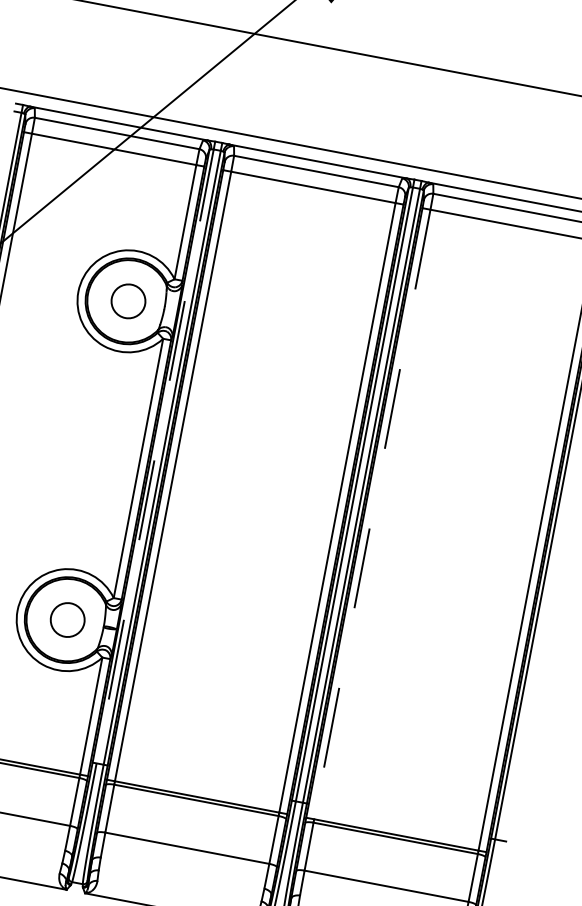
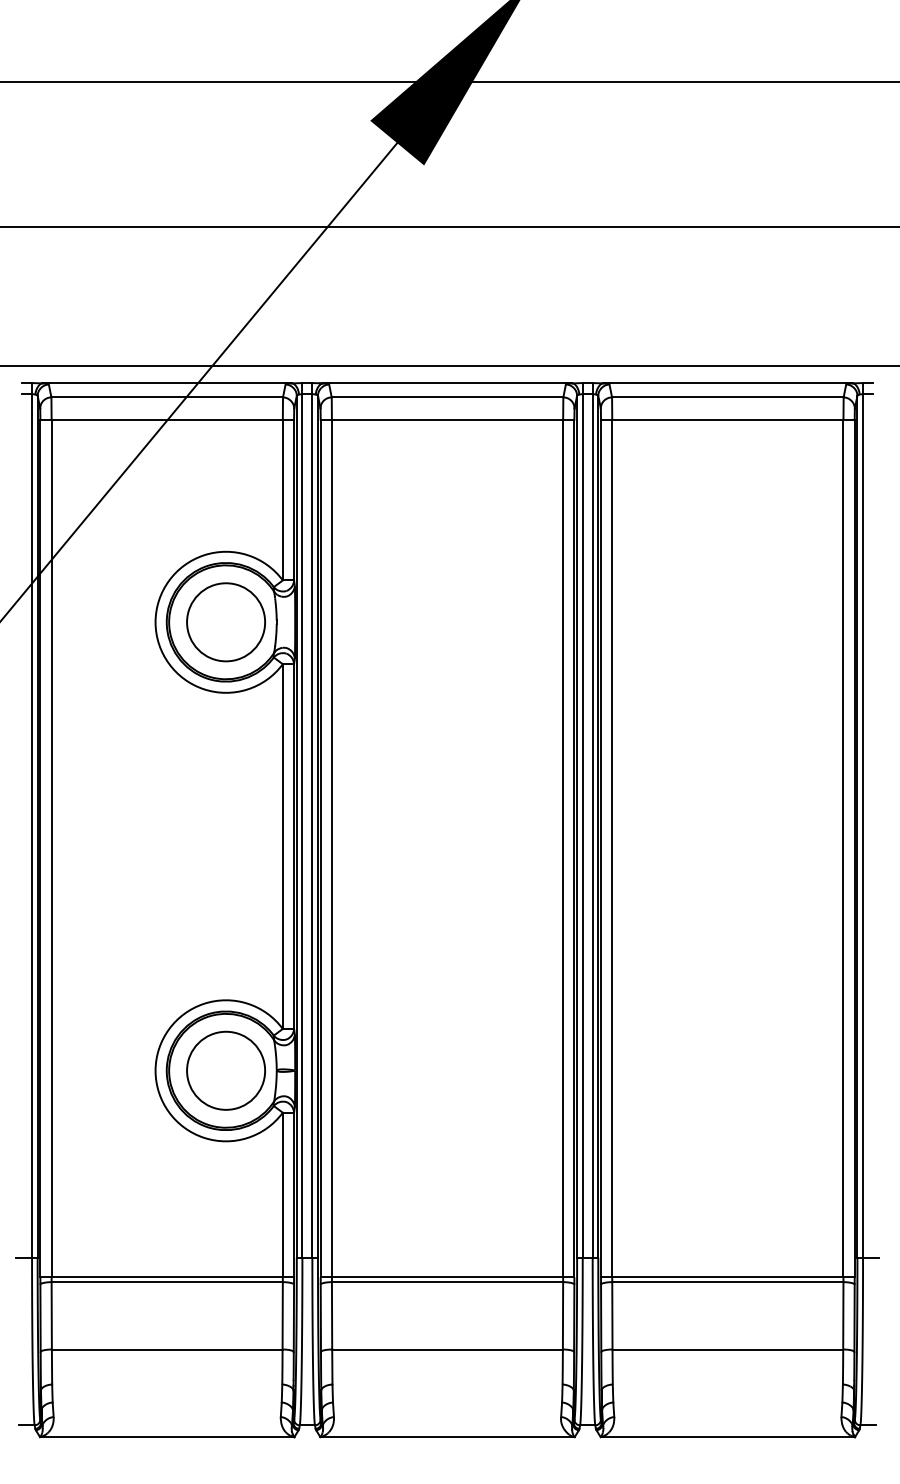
circle: (128, 301) -> (225, 622), size x1.67
line: (155, 452) -> (302, 820), dashed -> solid
line: (372, 514) -> (612, 848), dashed -> solid
circle: (67, 619) -> (225, 1070), size x1.67

